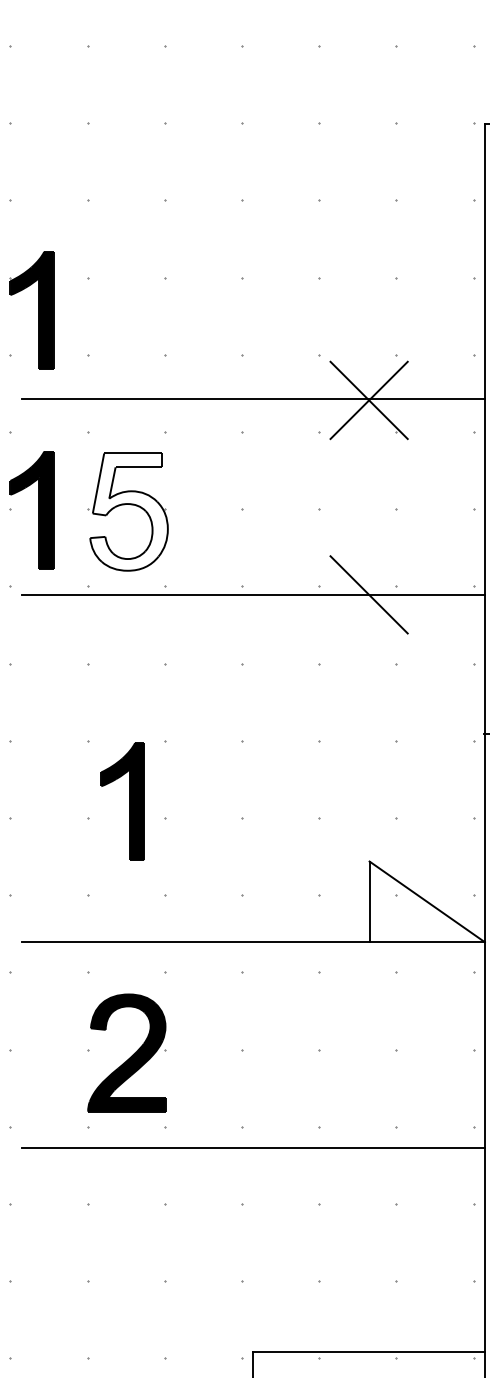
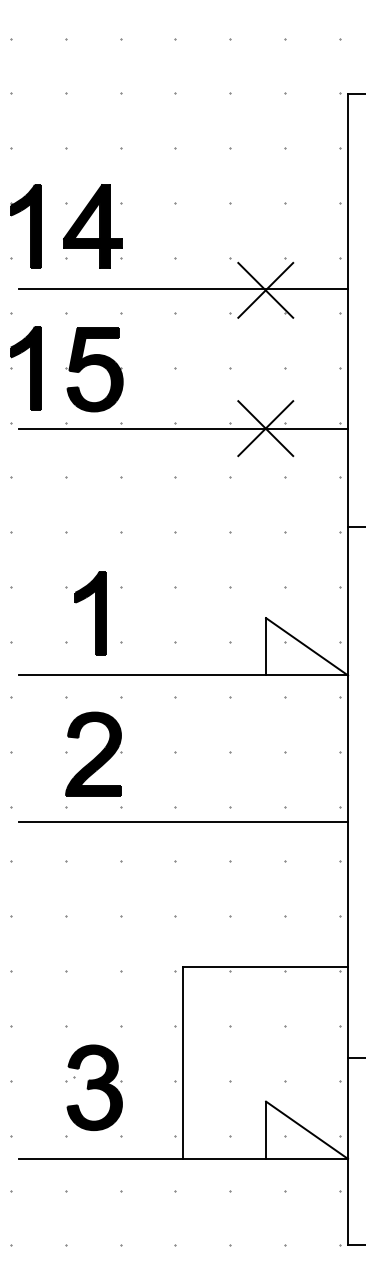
part: (125, 310) -> (92, 226), added
fill: (128, 511) -> (94, 369), added
line: (368, 594) -> (265, 428), added
part: (122, 801) -> (90, 613), moved

